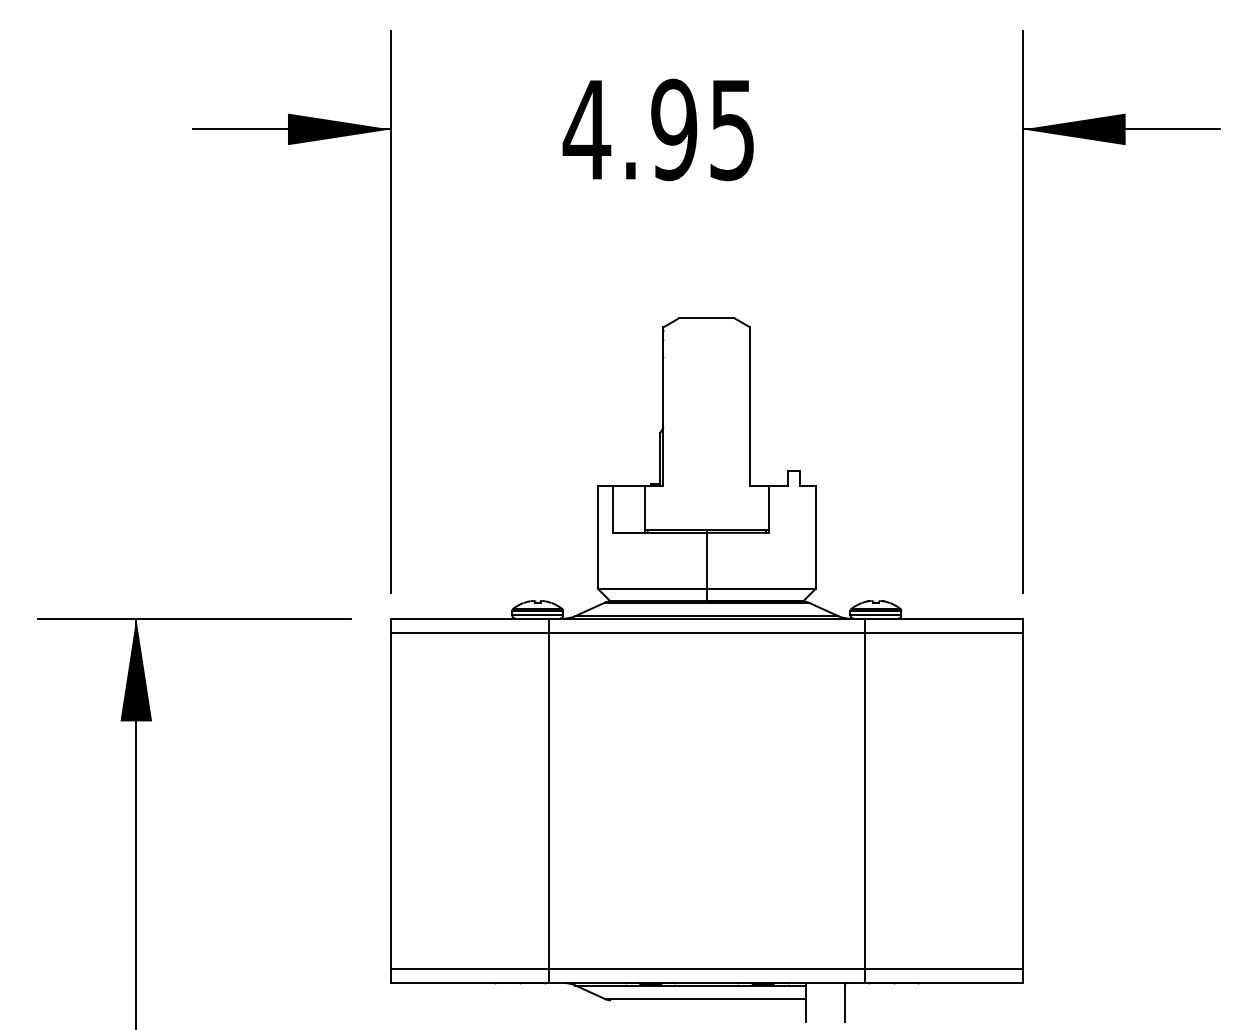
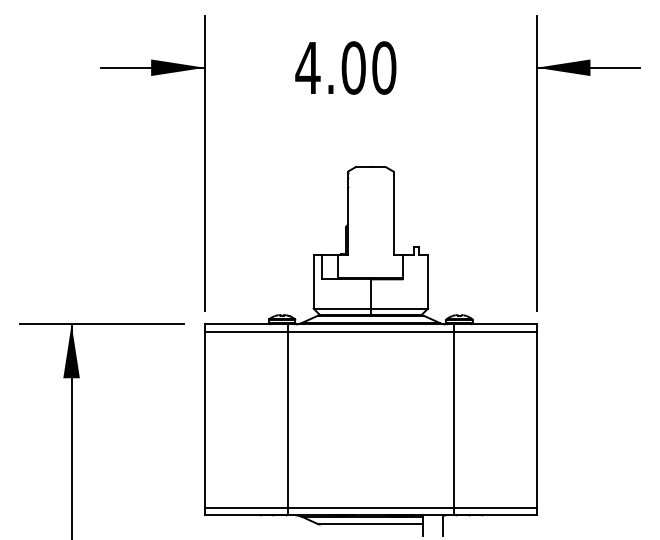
text: (702, 128) -> (368, 67), 4.95 -> 4.00

